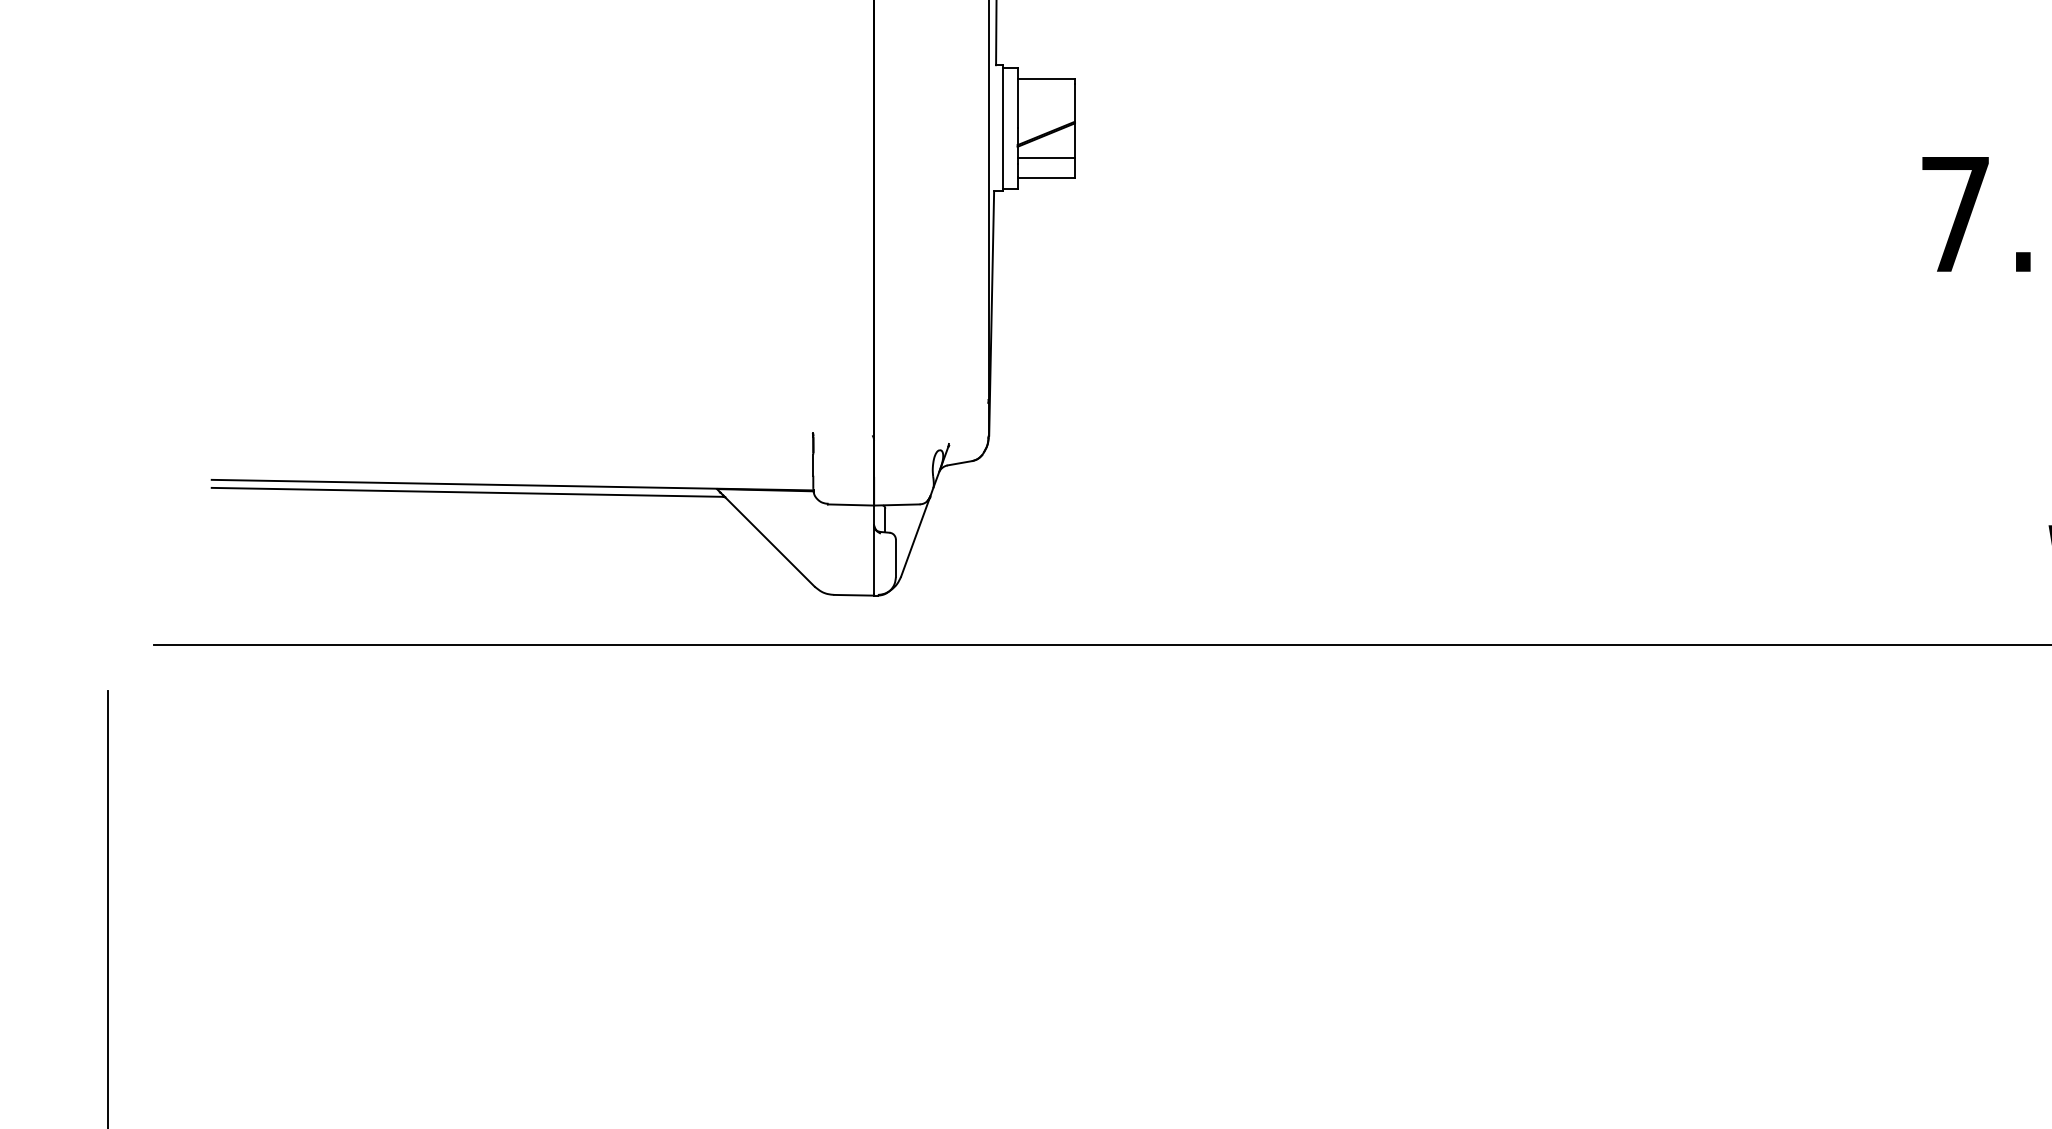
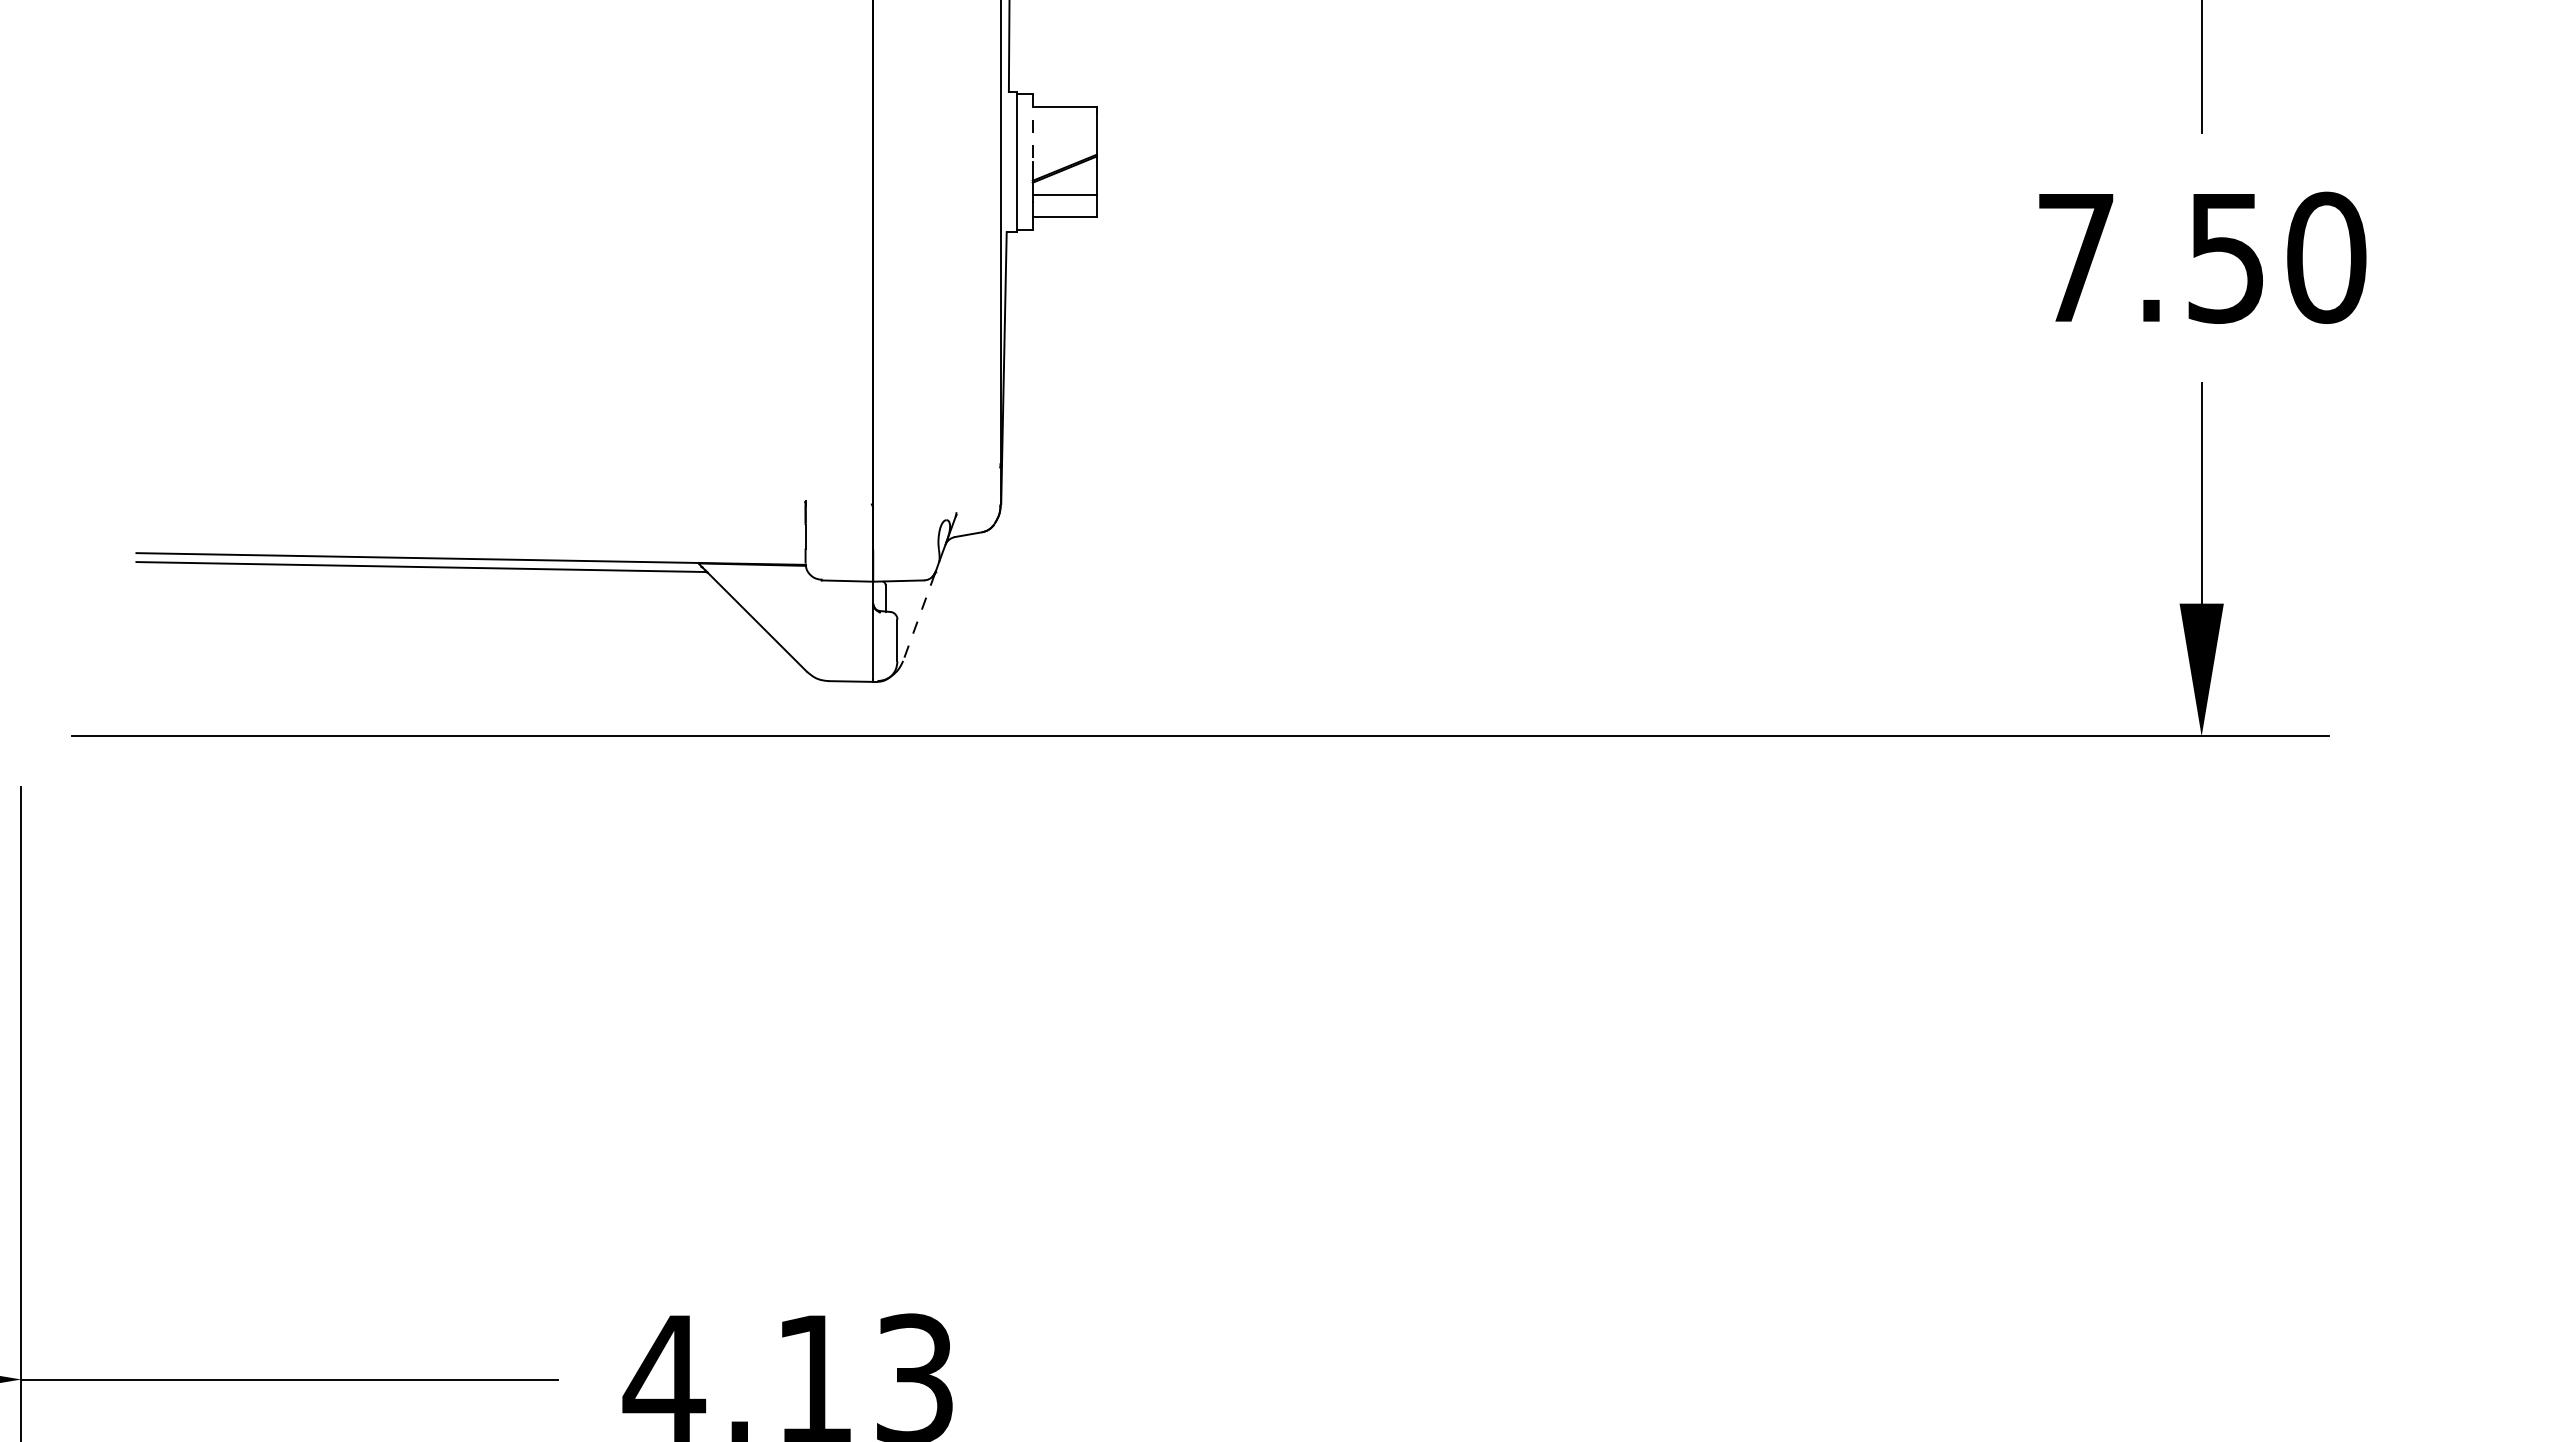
line: (1017, 98) -> (1032, 128), solid -> dashed
line: (914, 537) -> (918, 617), solid -> dashed

